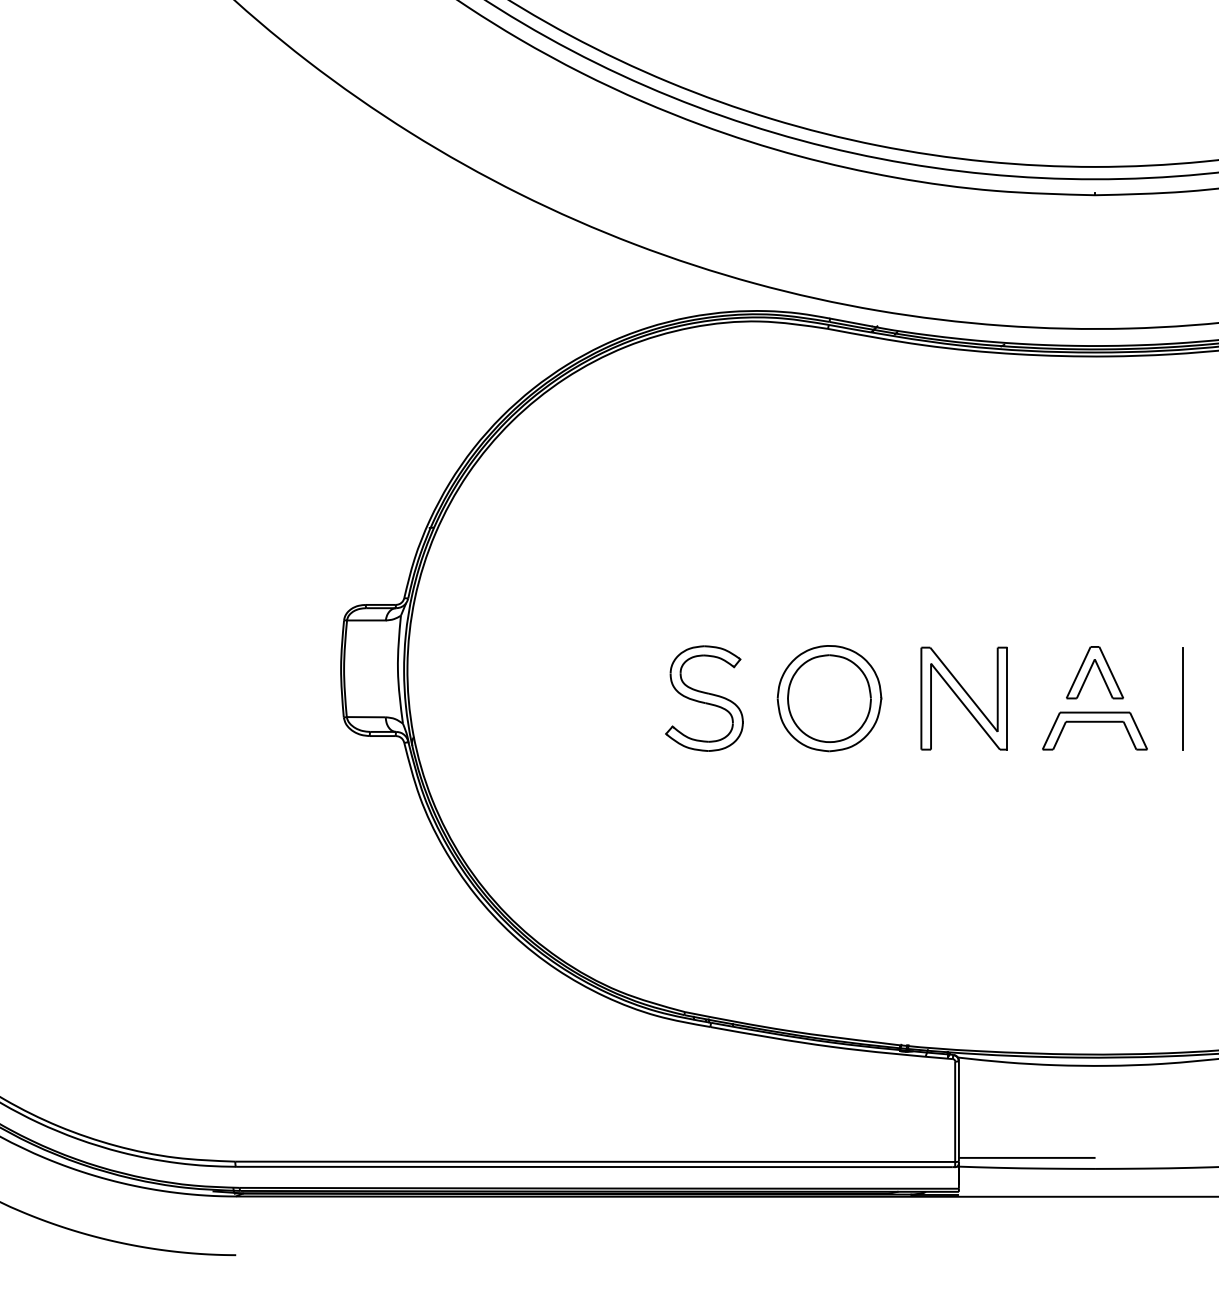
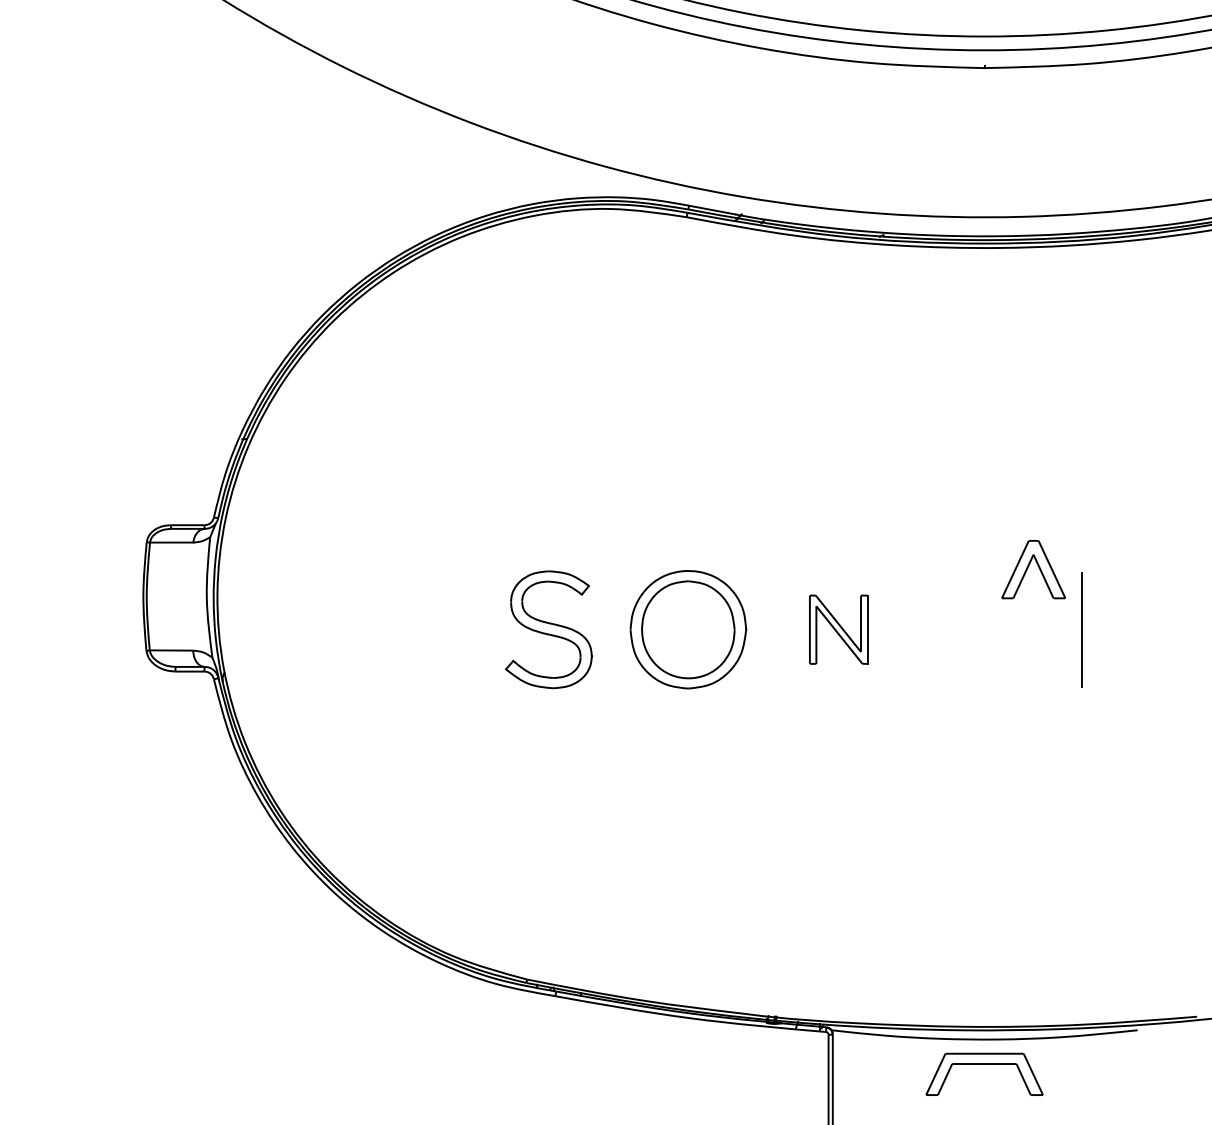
part: (1094, 672) -> (1033, 569), moved
part: (963, 698) -> (837, 629), size x0.6
part: (1094, 722) -> (984, 1064), moved

